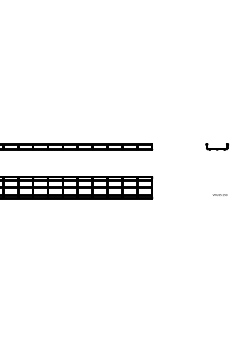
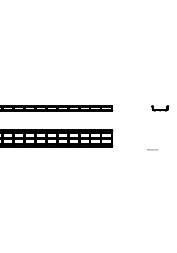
text: (220, 194) -> (152, 149), moved

